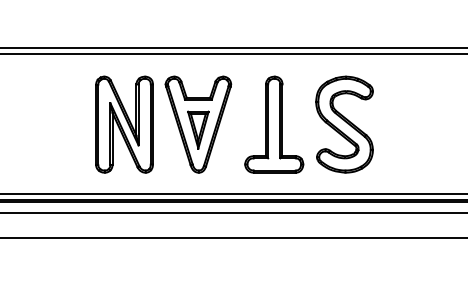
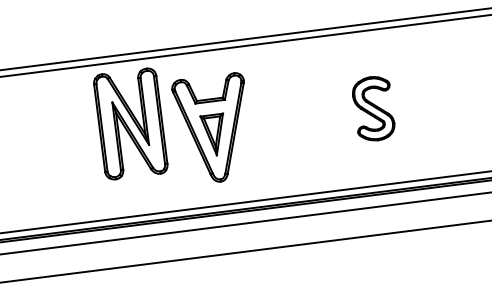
part: (124, 124) -> (130, 123), moved
part: (274, 124) -> (296, 118), removed
part: (344, 124) -> (373, 108), size x0.6

